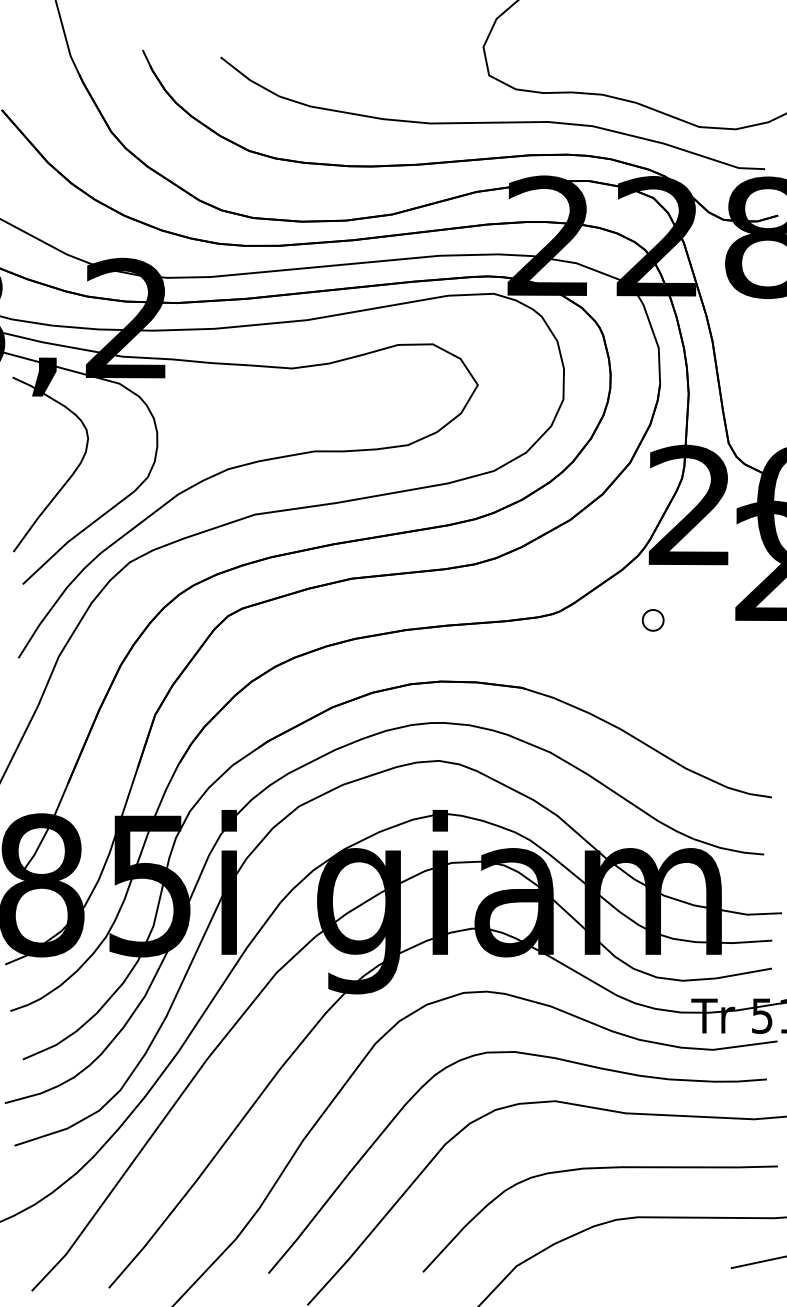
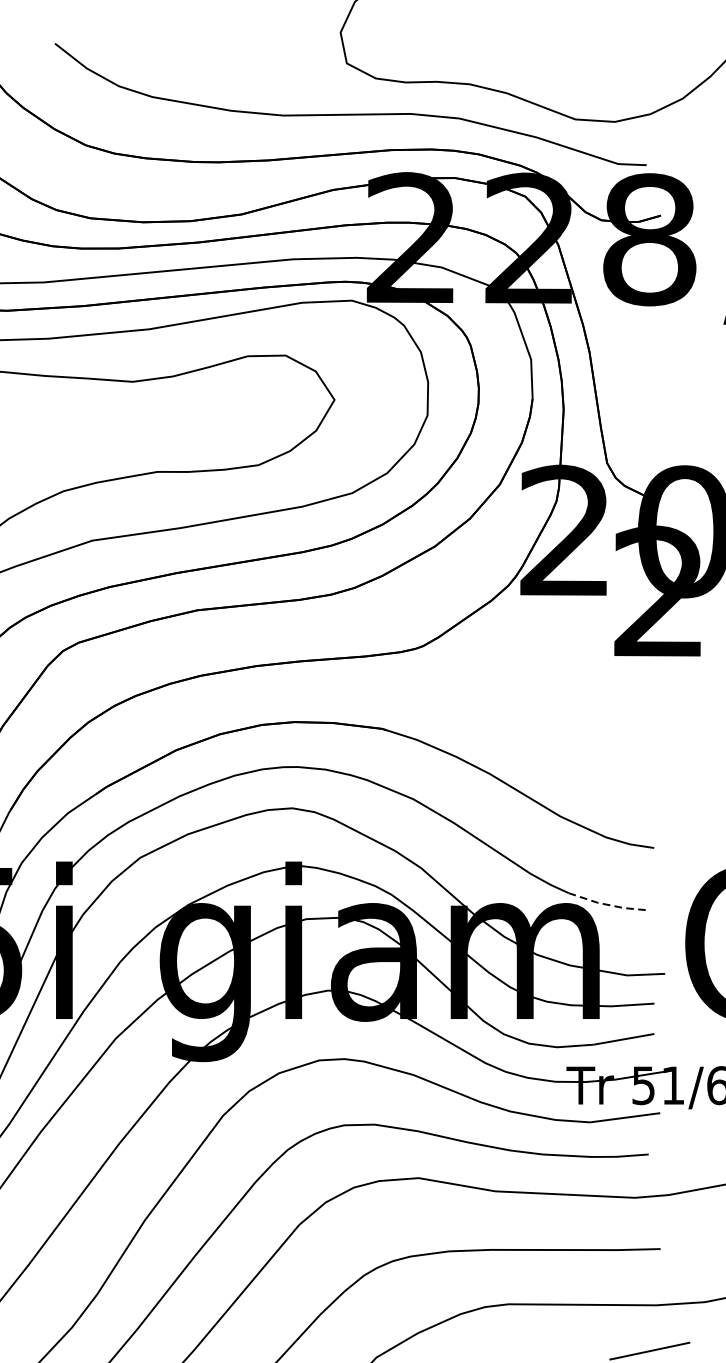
part: (652, 620) -> (524, 655), removed
line: (727, 849) -> (605, 904), solid -> dashed

